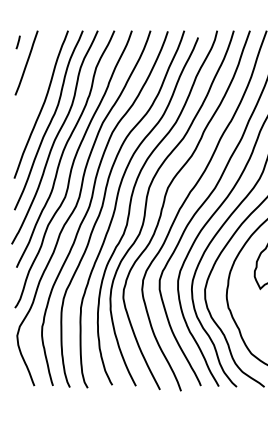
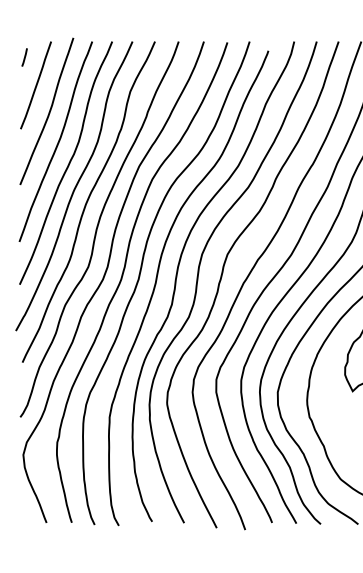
curve: (35, 82) -> (48, 111), added

